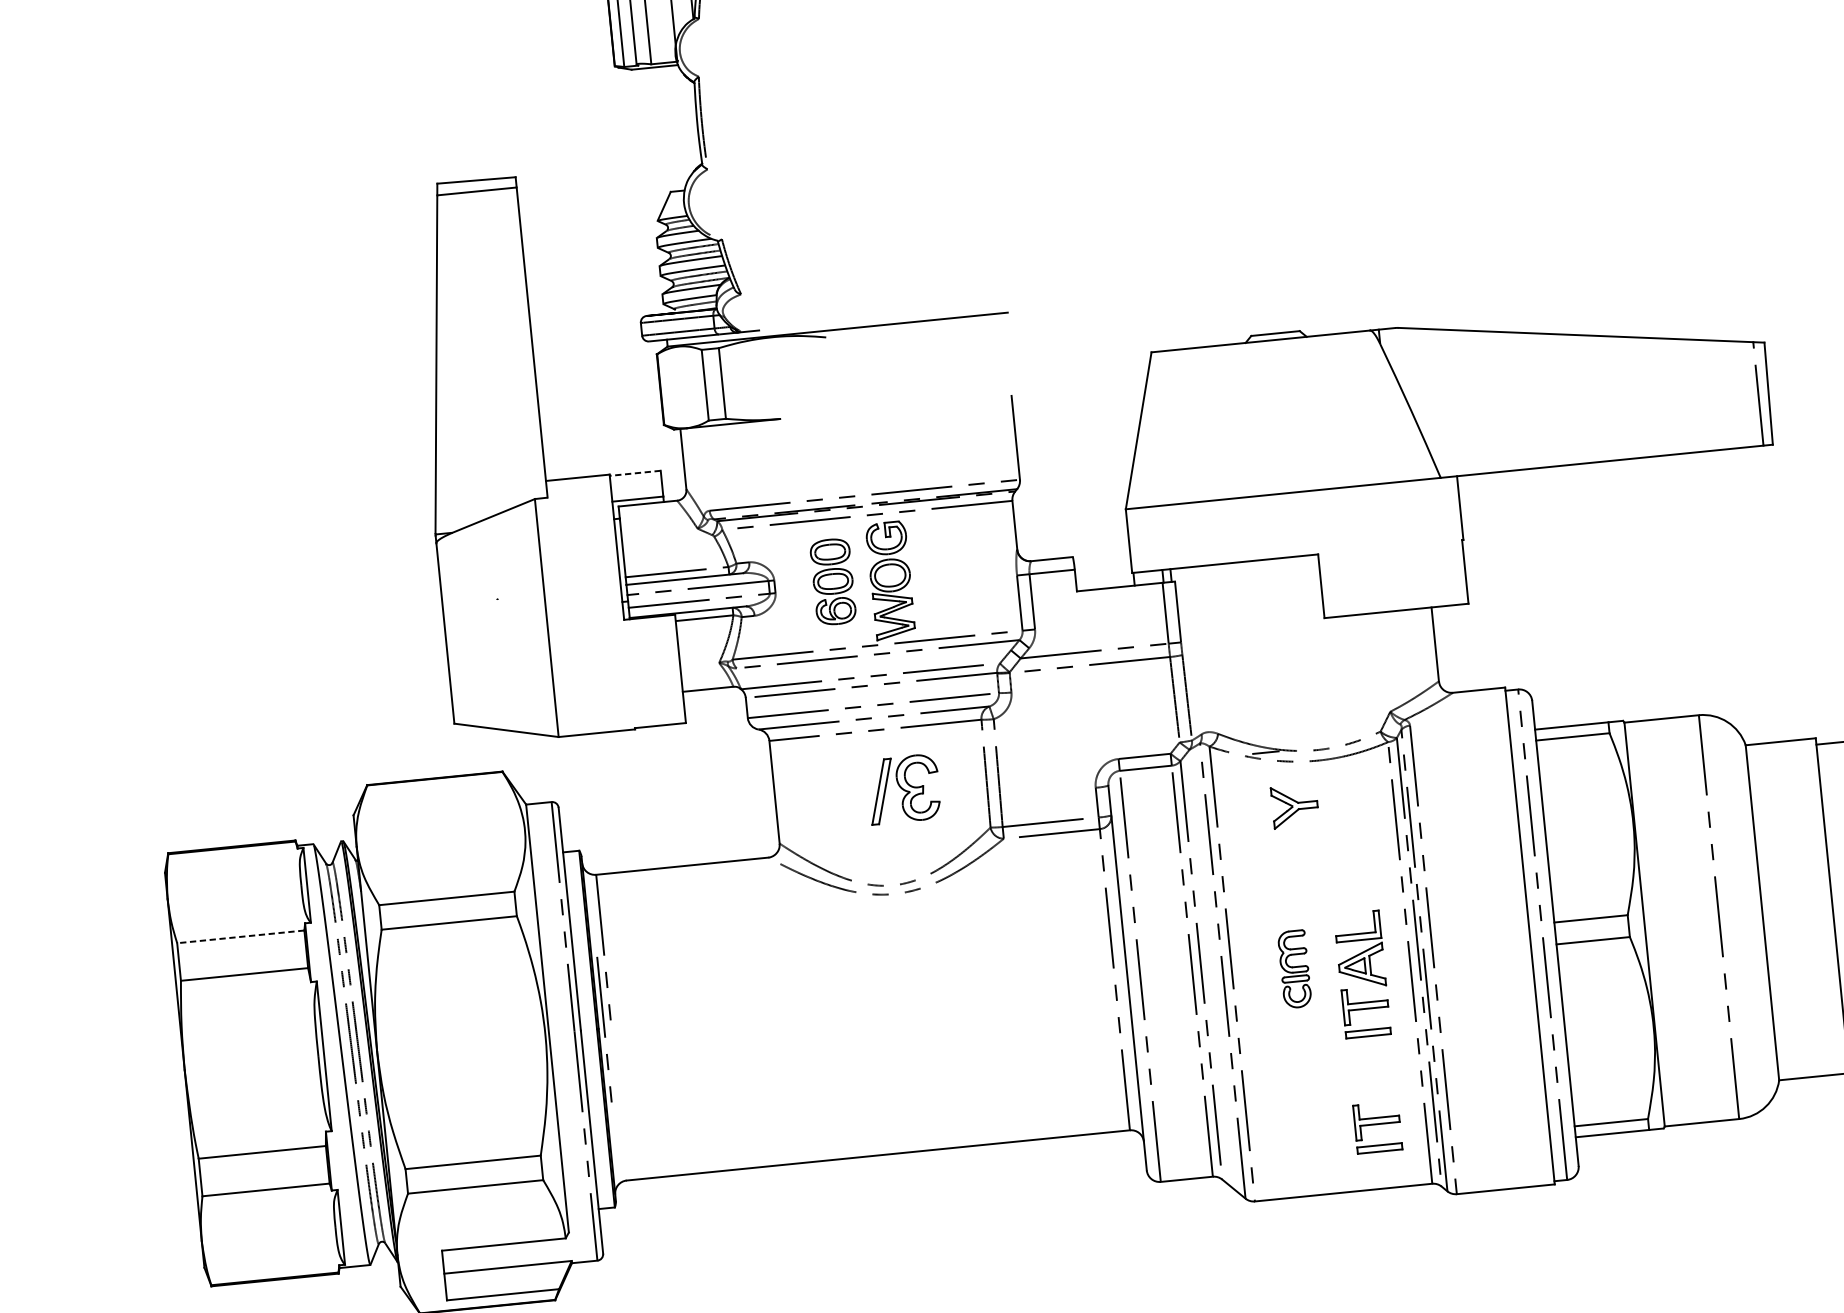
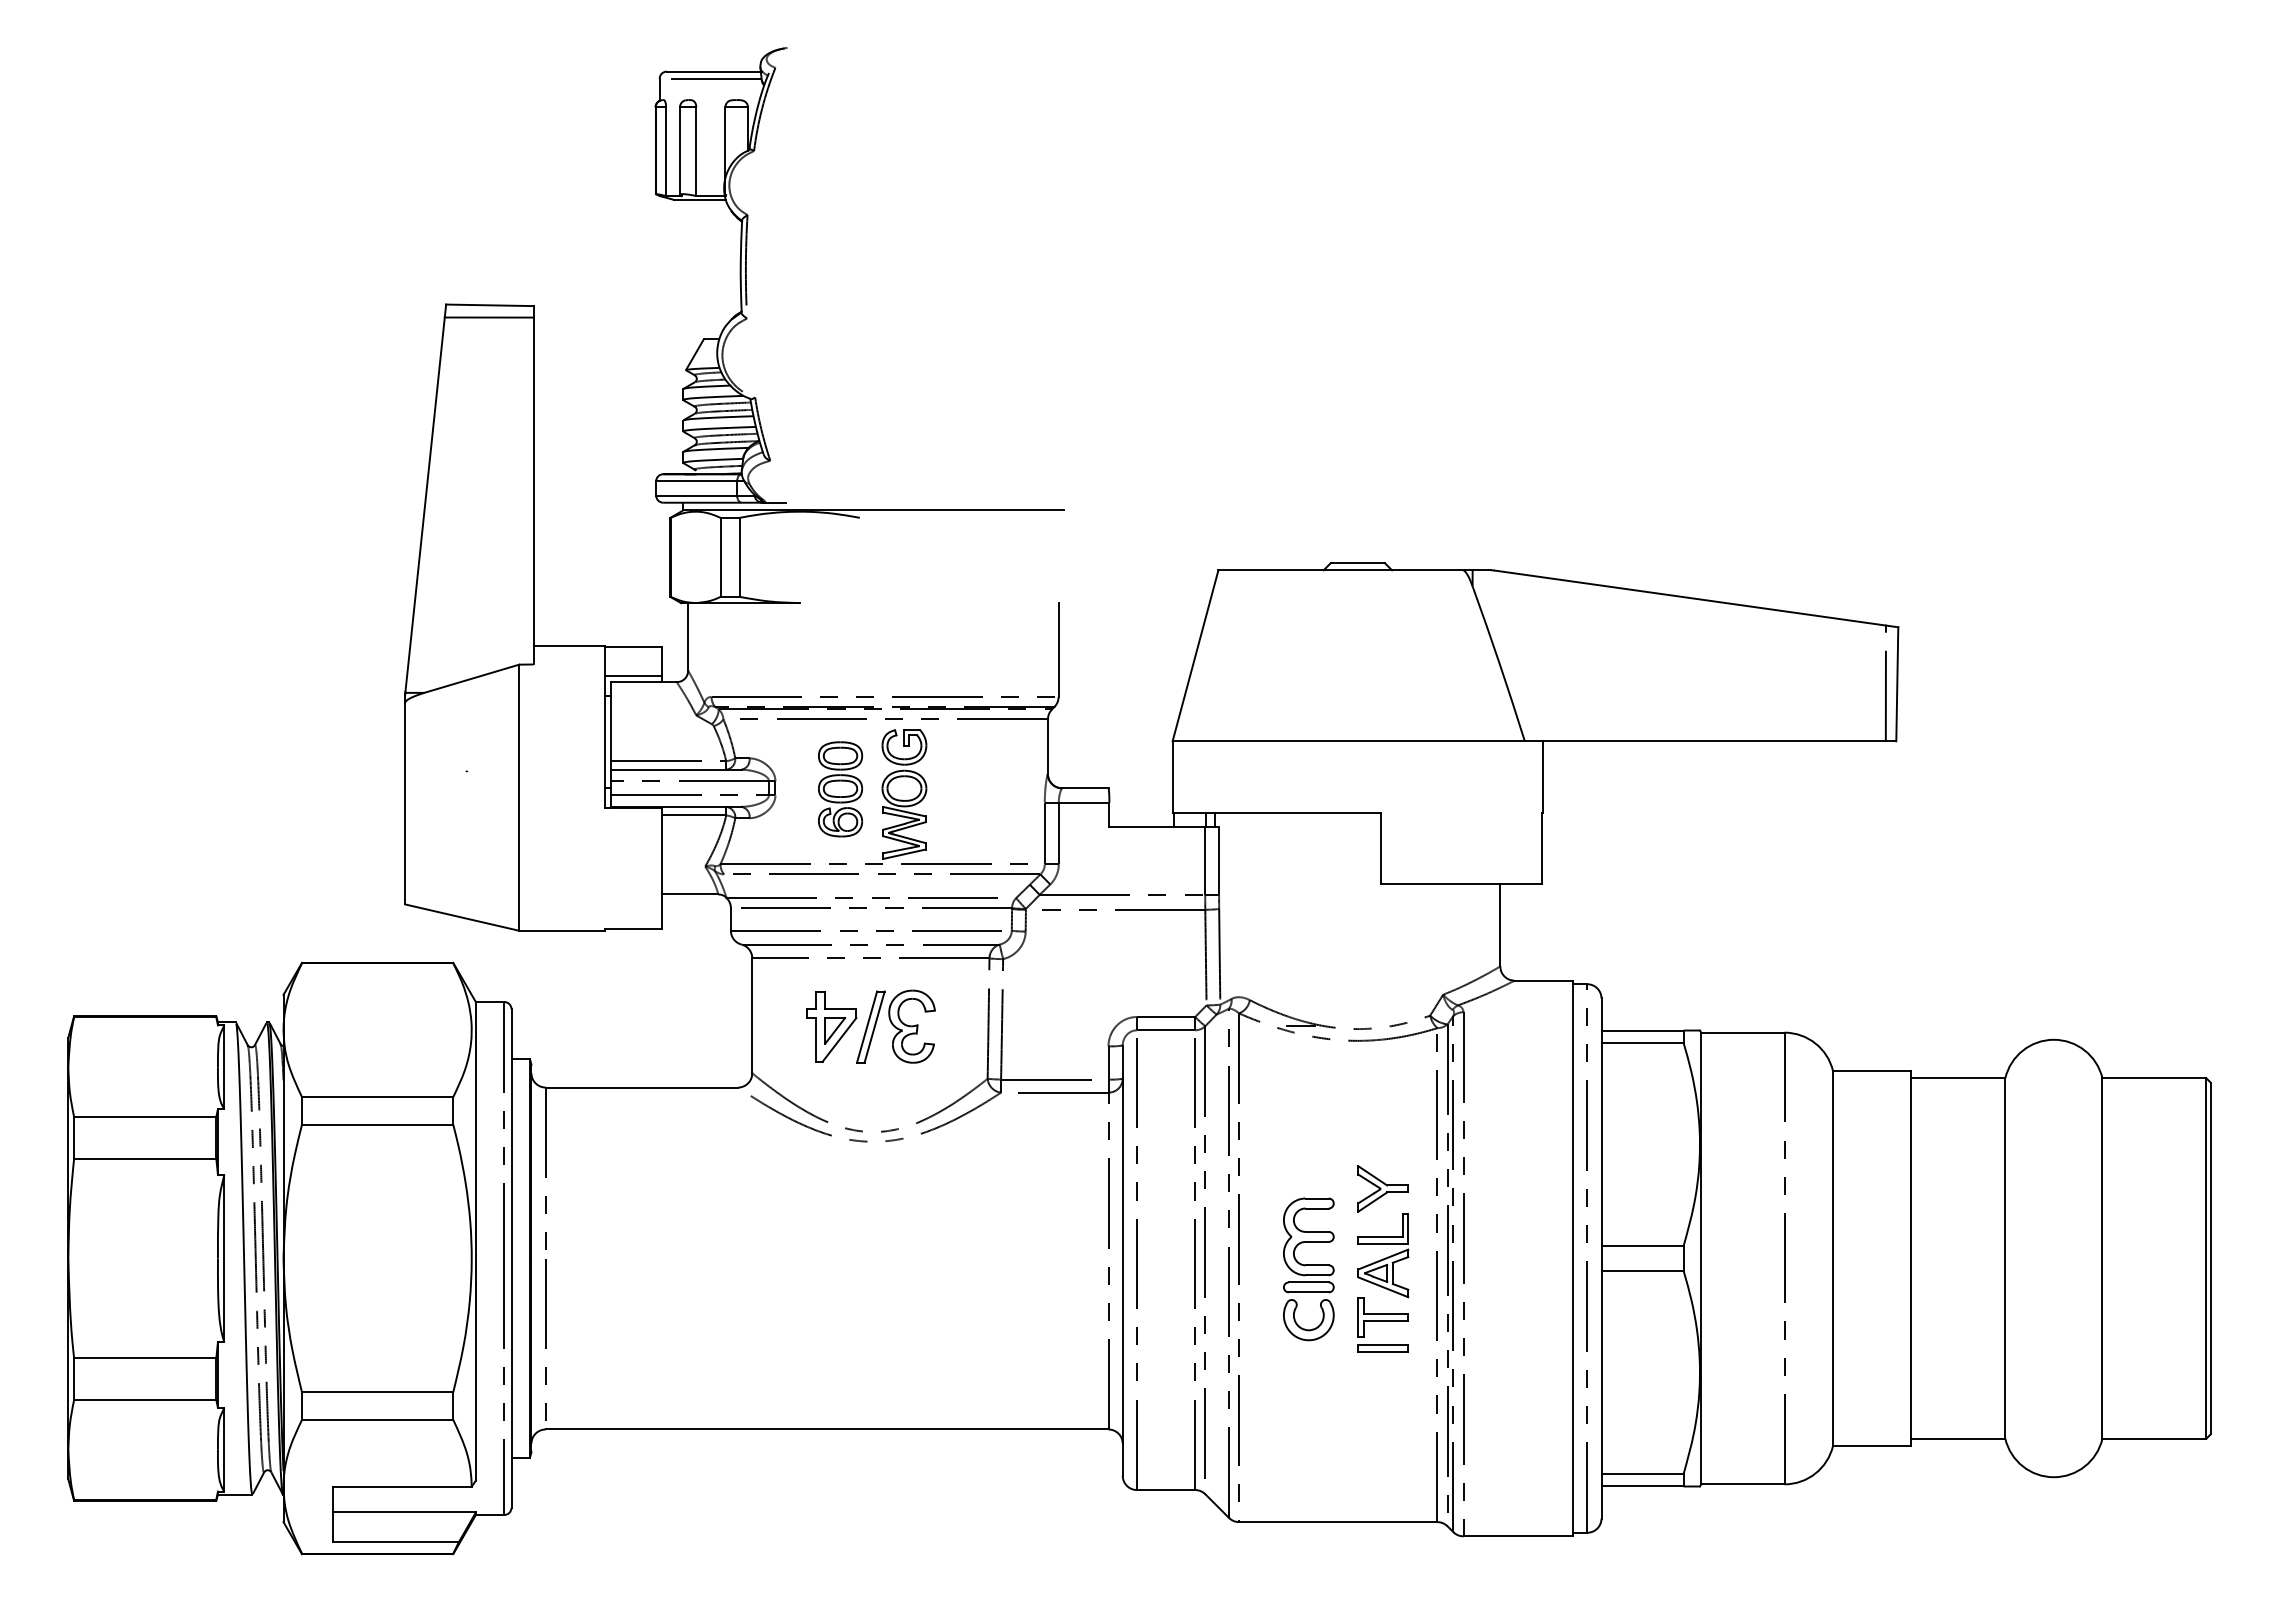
line: (634, 473) -> (632, 647), dashed -> solid
part: (846, 794) -> (831, 1026), added
part: (1294, 805) -> (1382, 1188), moved
line: (240, 936) -> (144, 1116), dashed -> solid
part: (1294, 969) -> (1308, 1269), size x1.67
line: (604, 1029) -> (545, 1339), moved
part: (1377, 1127) -> (1382, 1453), removed

